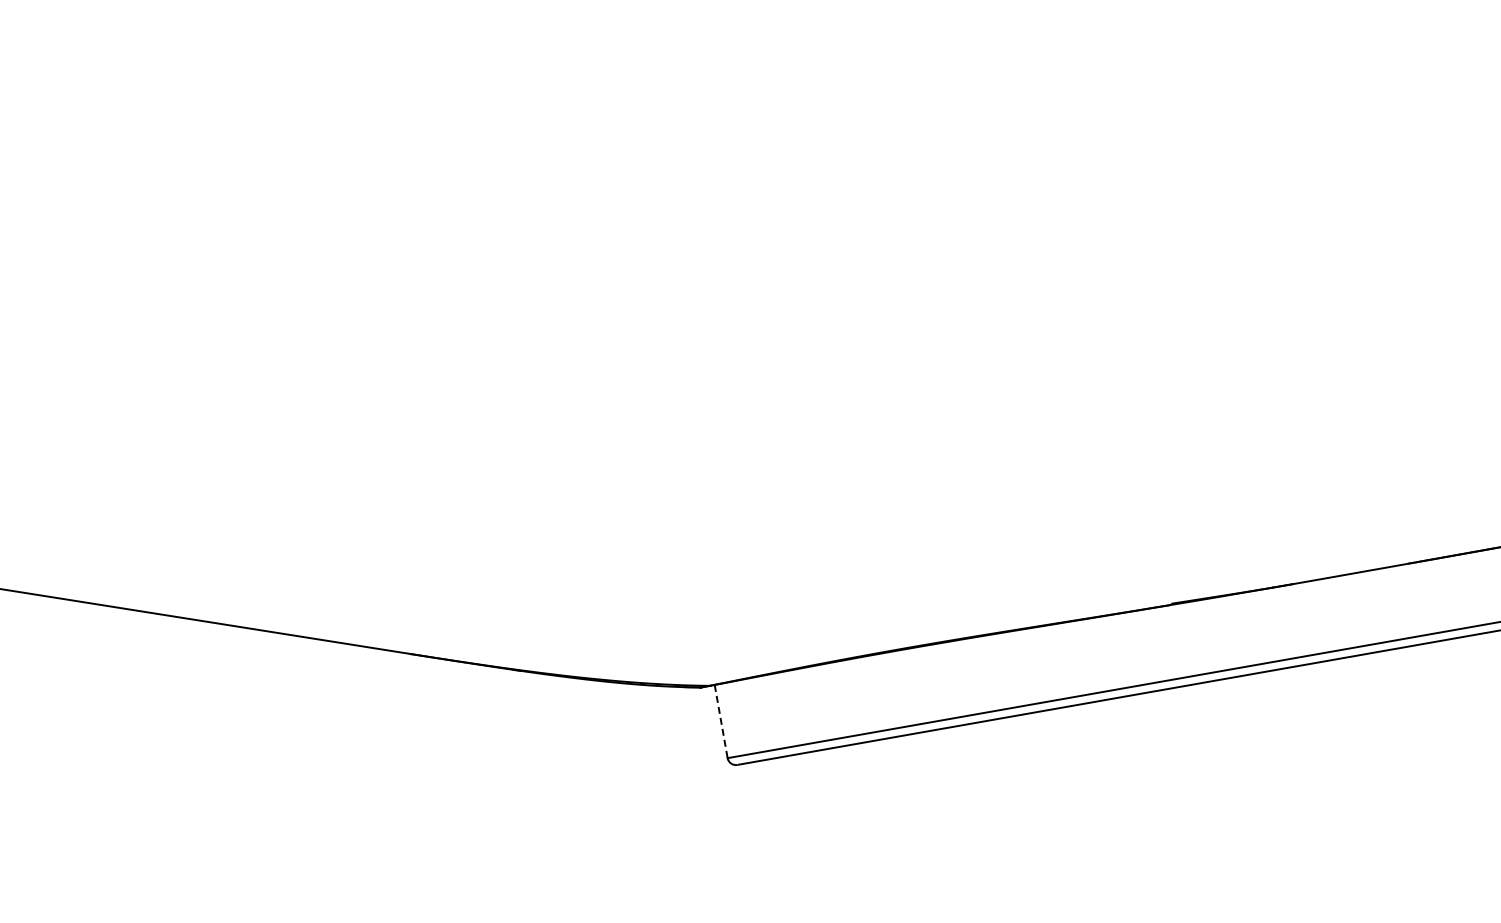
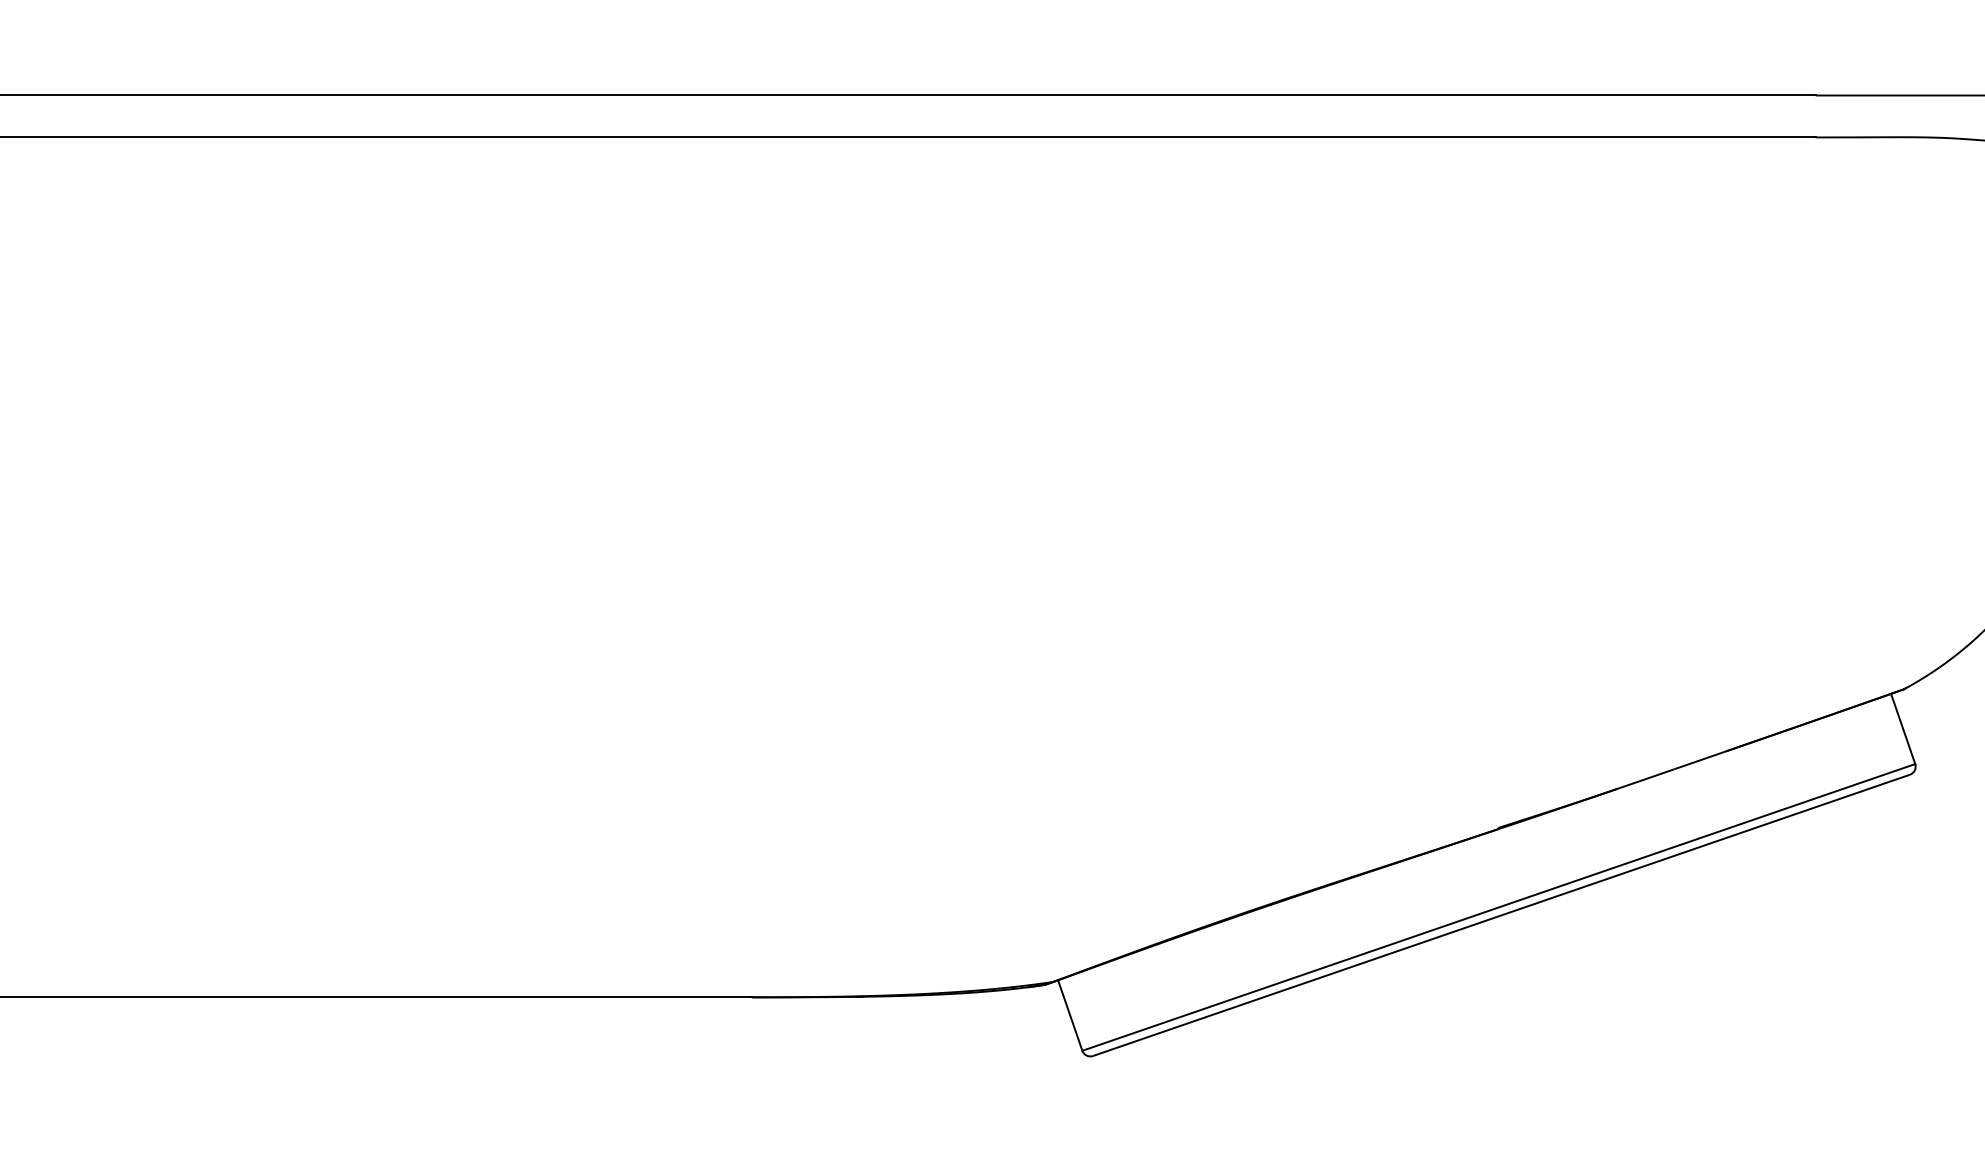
line: (721, 722) -> (1070, 1016), dashed -> solid

